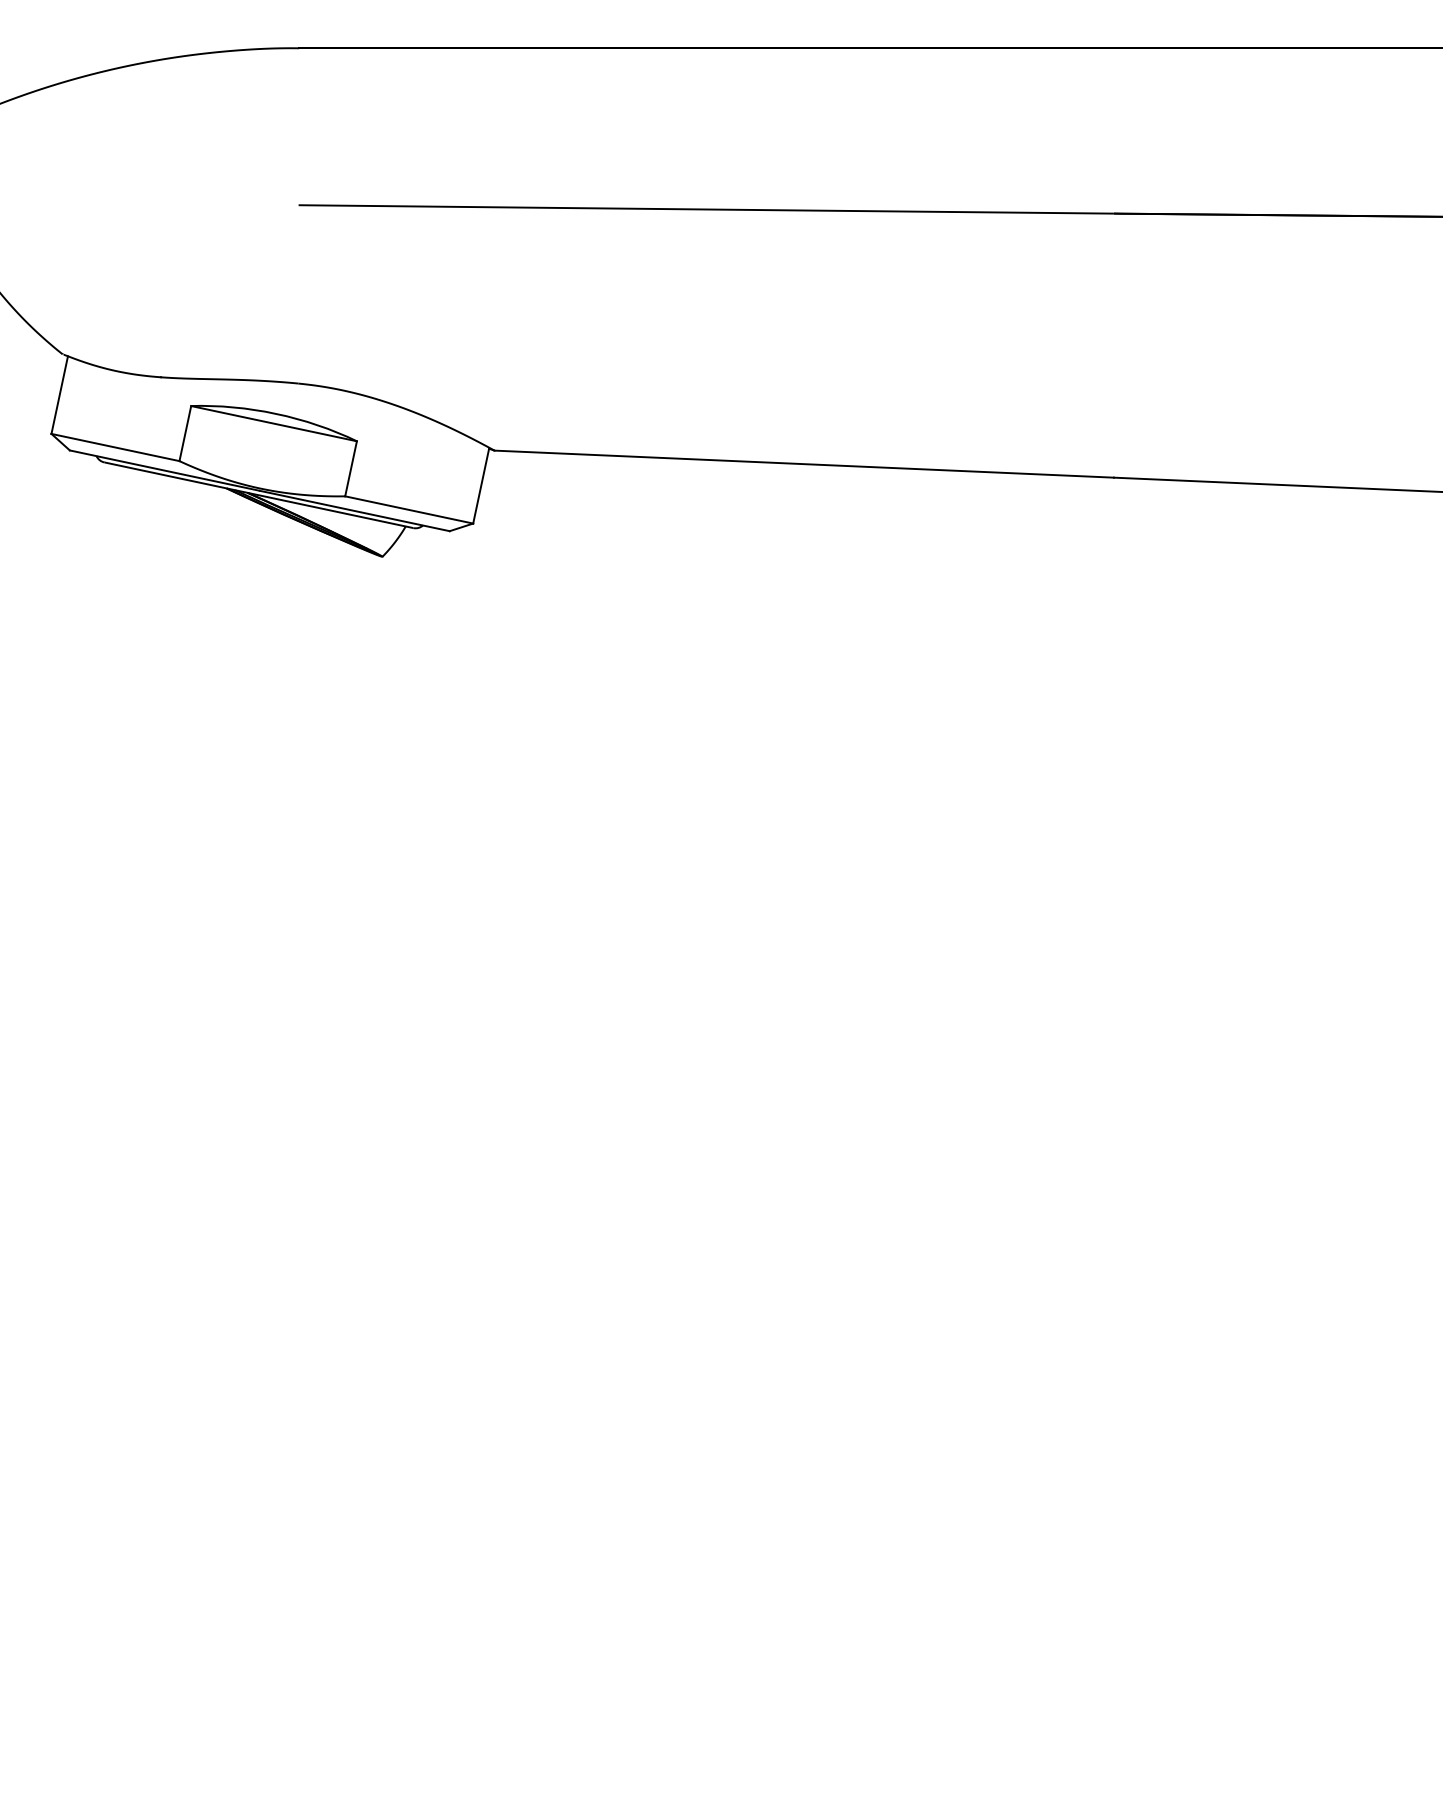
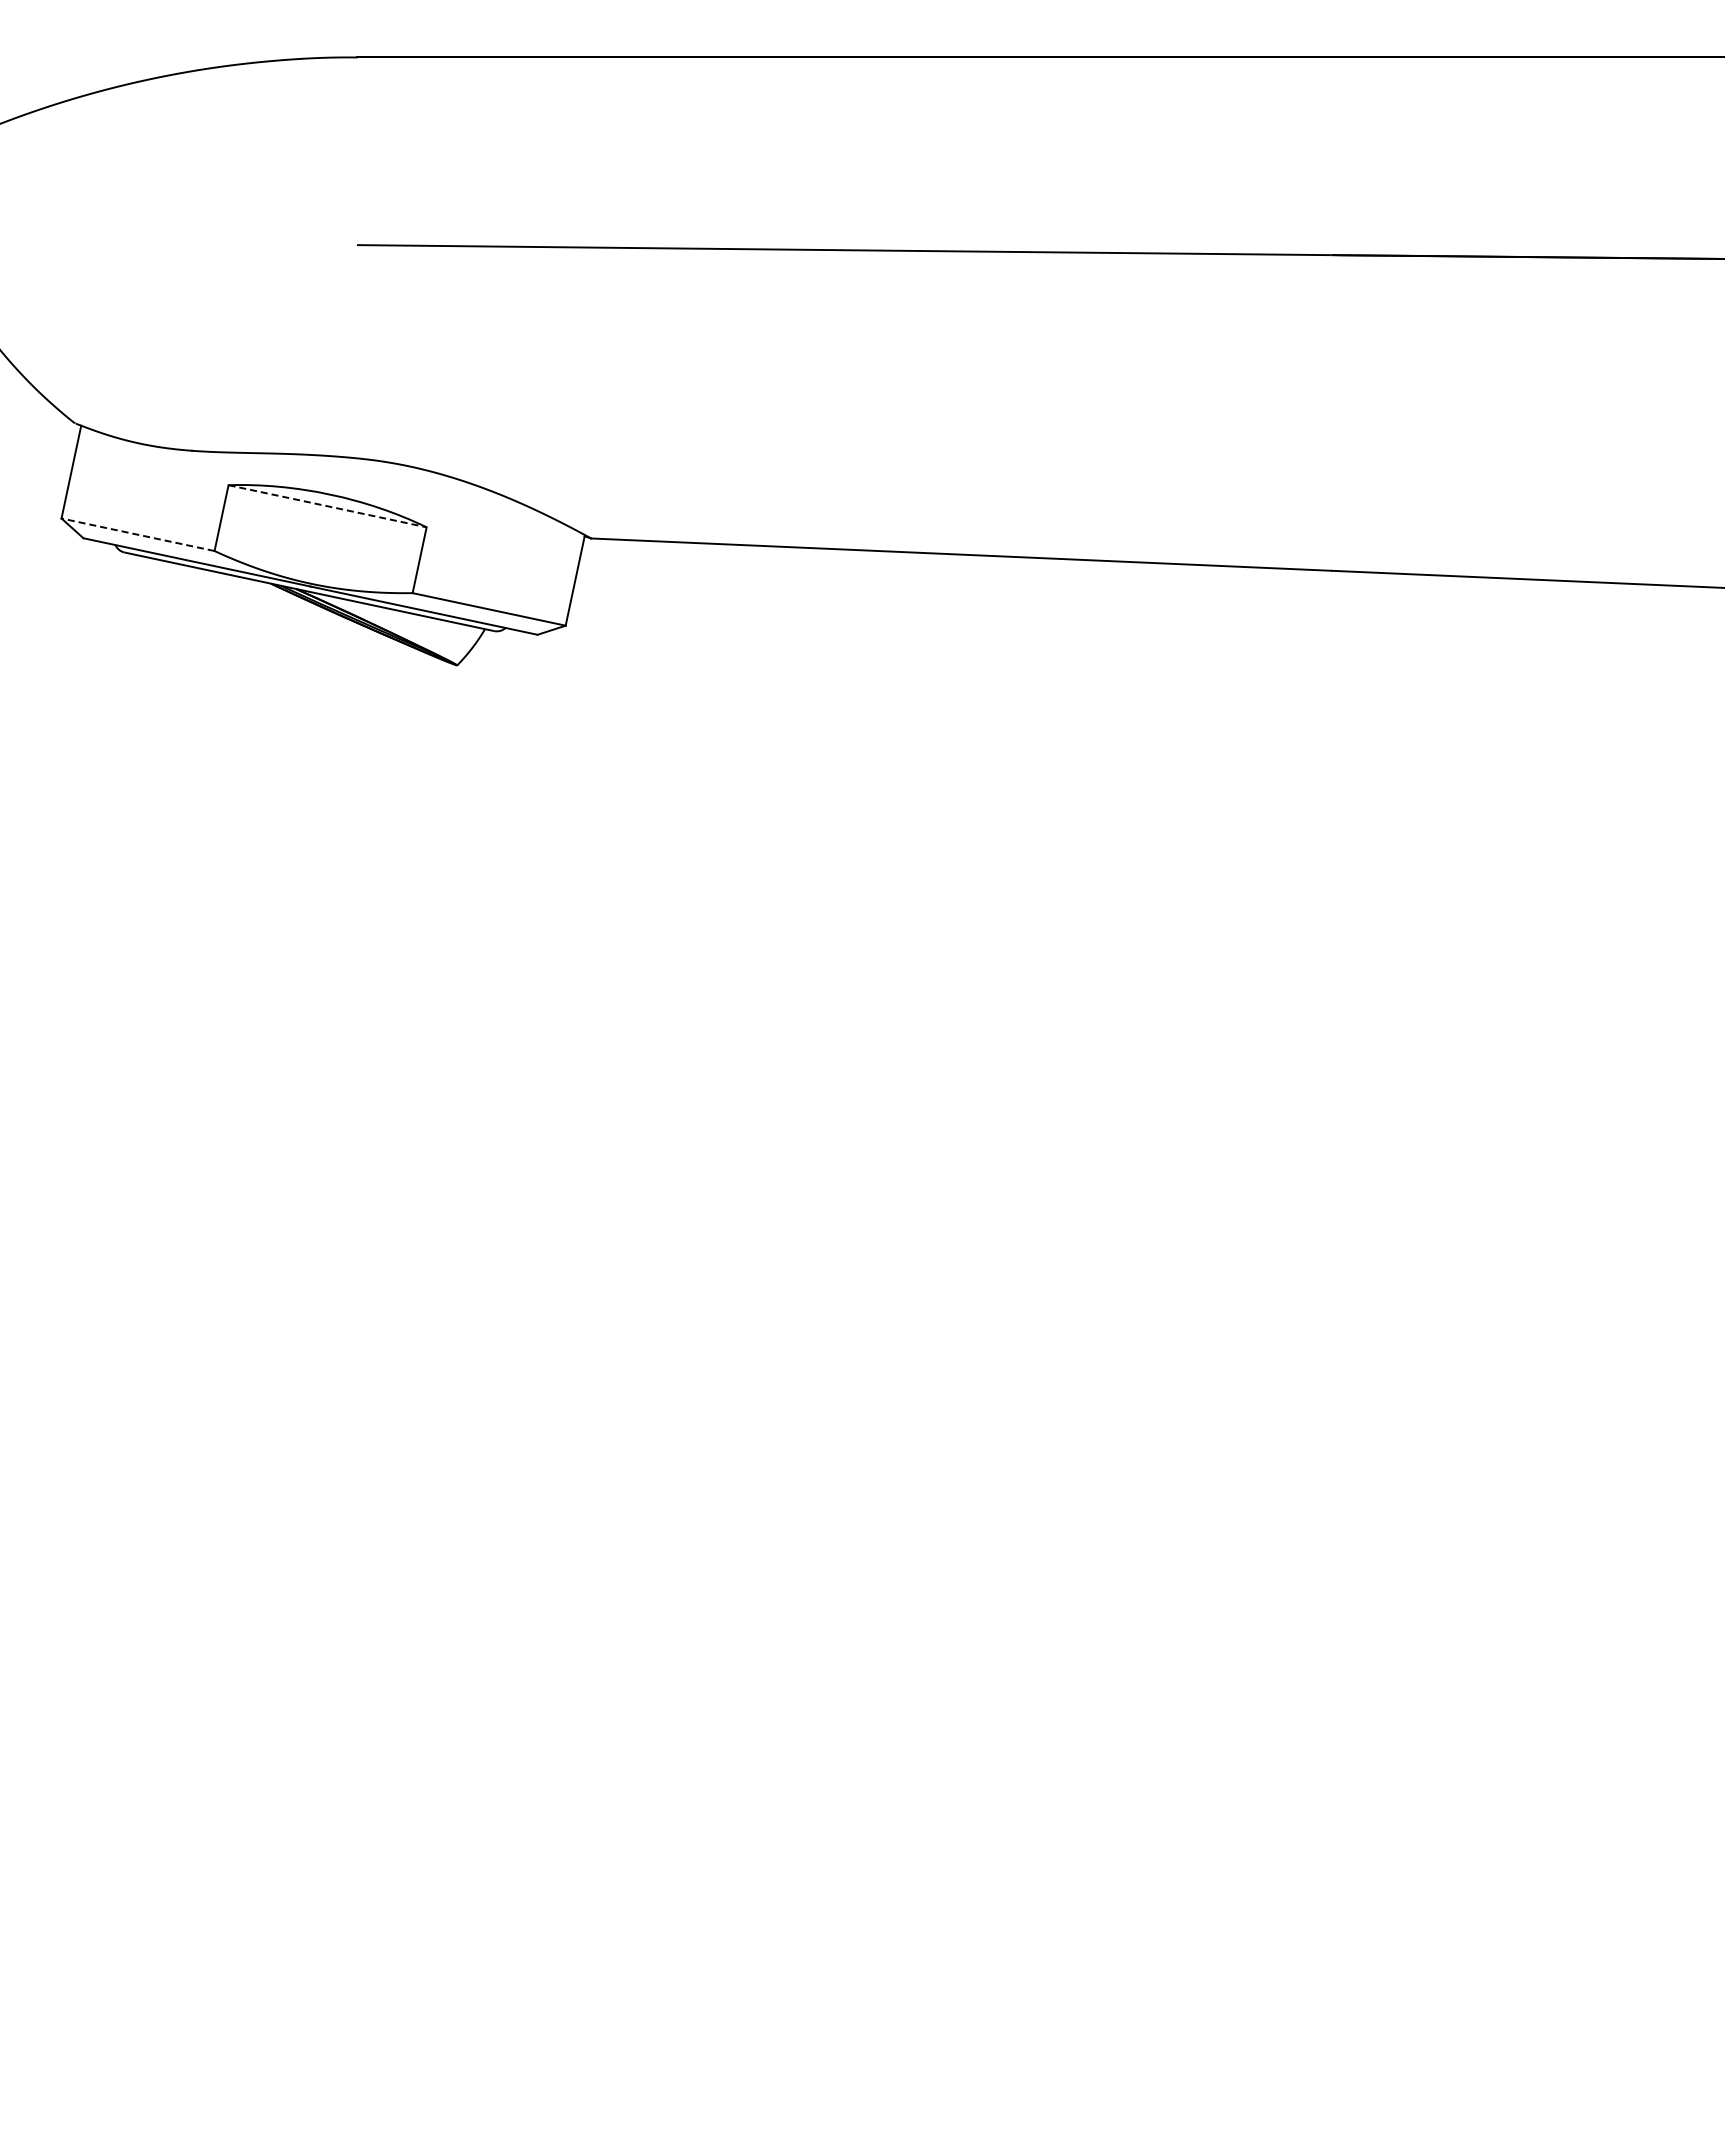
line: (274, 423) -> (328, 506), solid -> dashed
line: (115, 447) -> (137, 534), solid -> dashed

